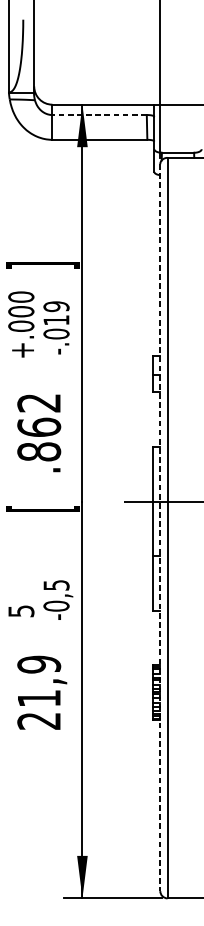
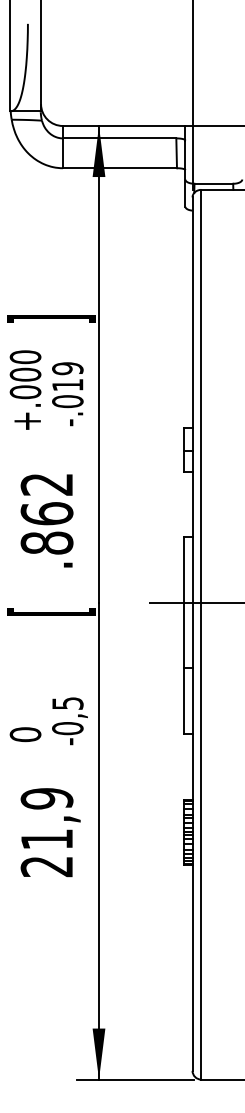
line: (99, 115) -> (119, 138), dashed -> solid
line: (160, 527) -> (192, 634), dashed -> solid
text: (21, 611) -> (25, 734), 5 -> 0

